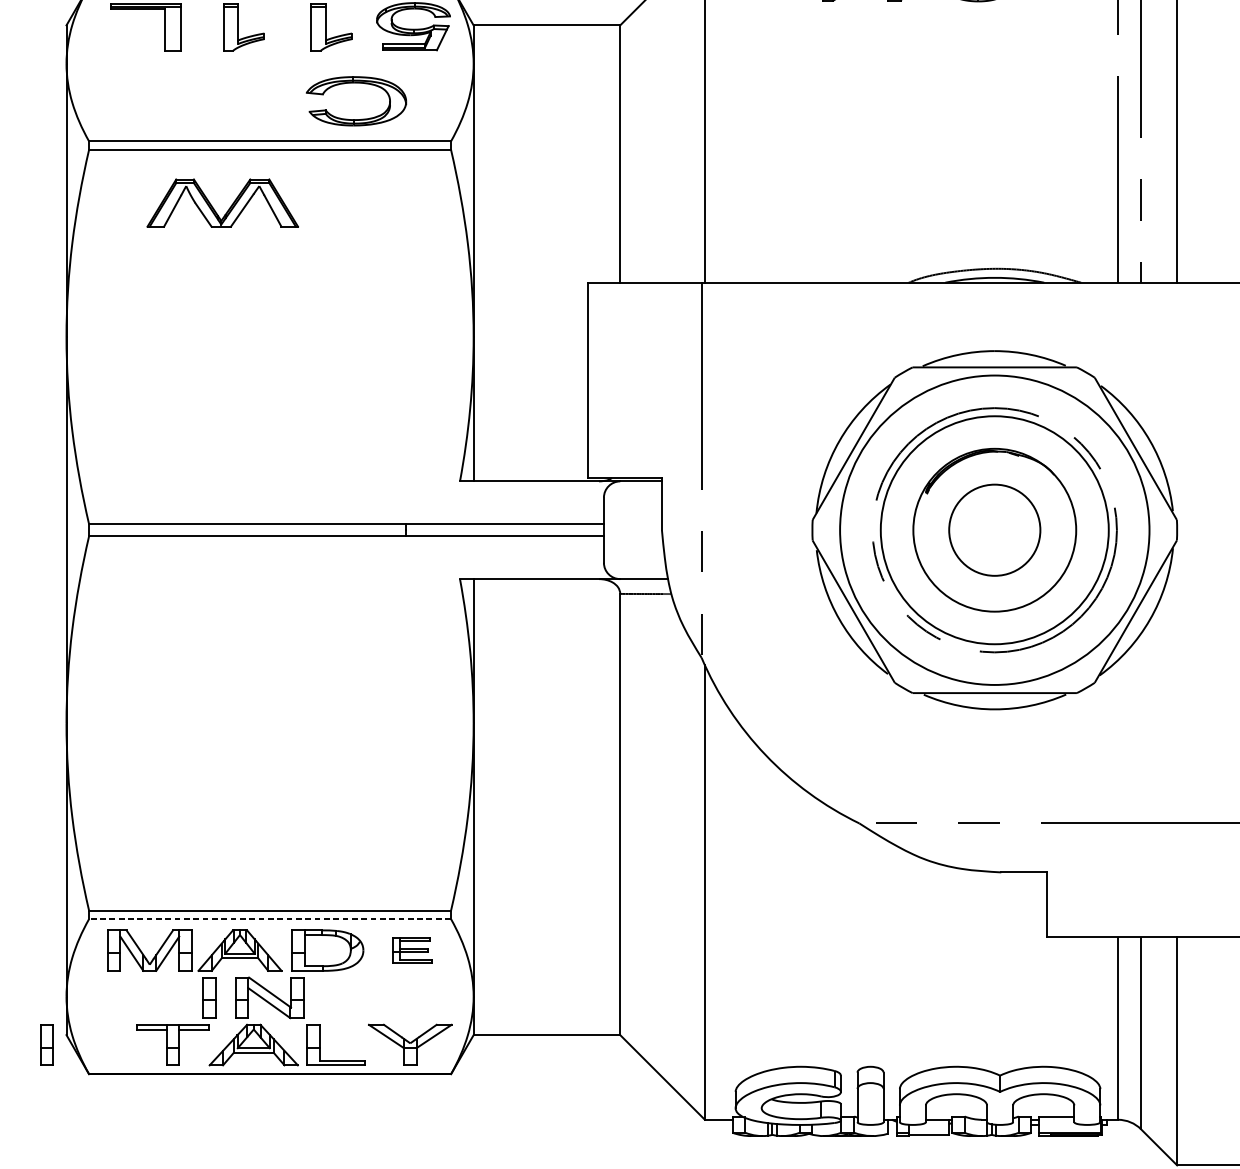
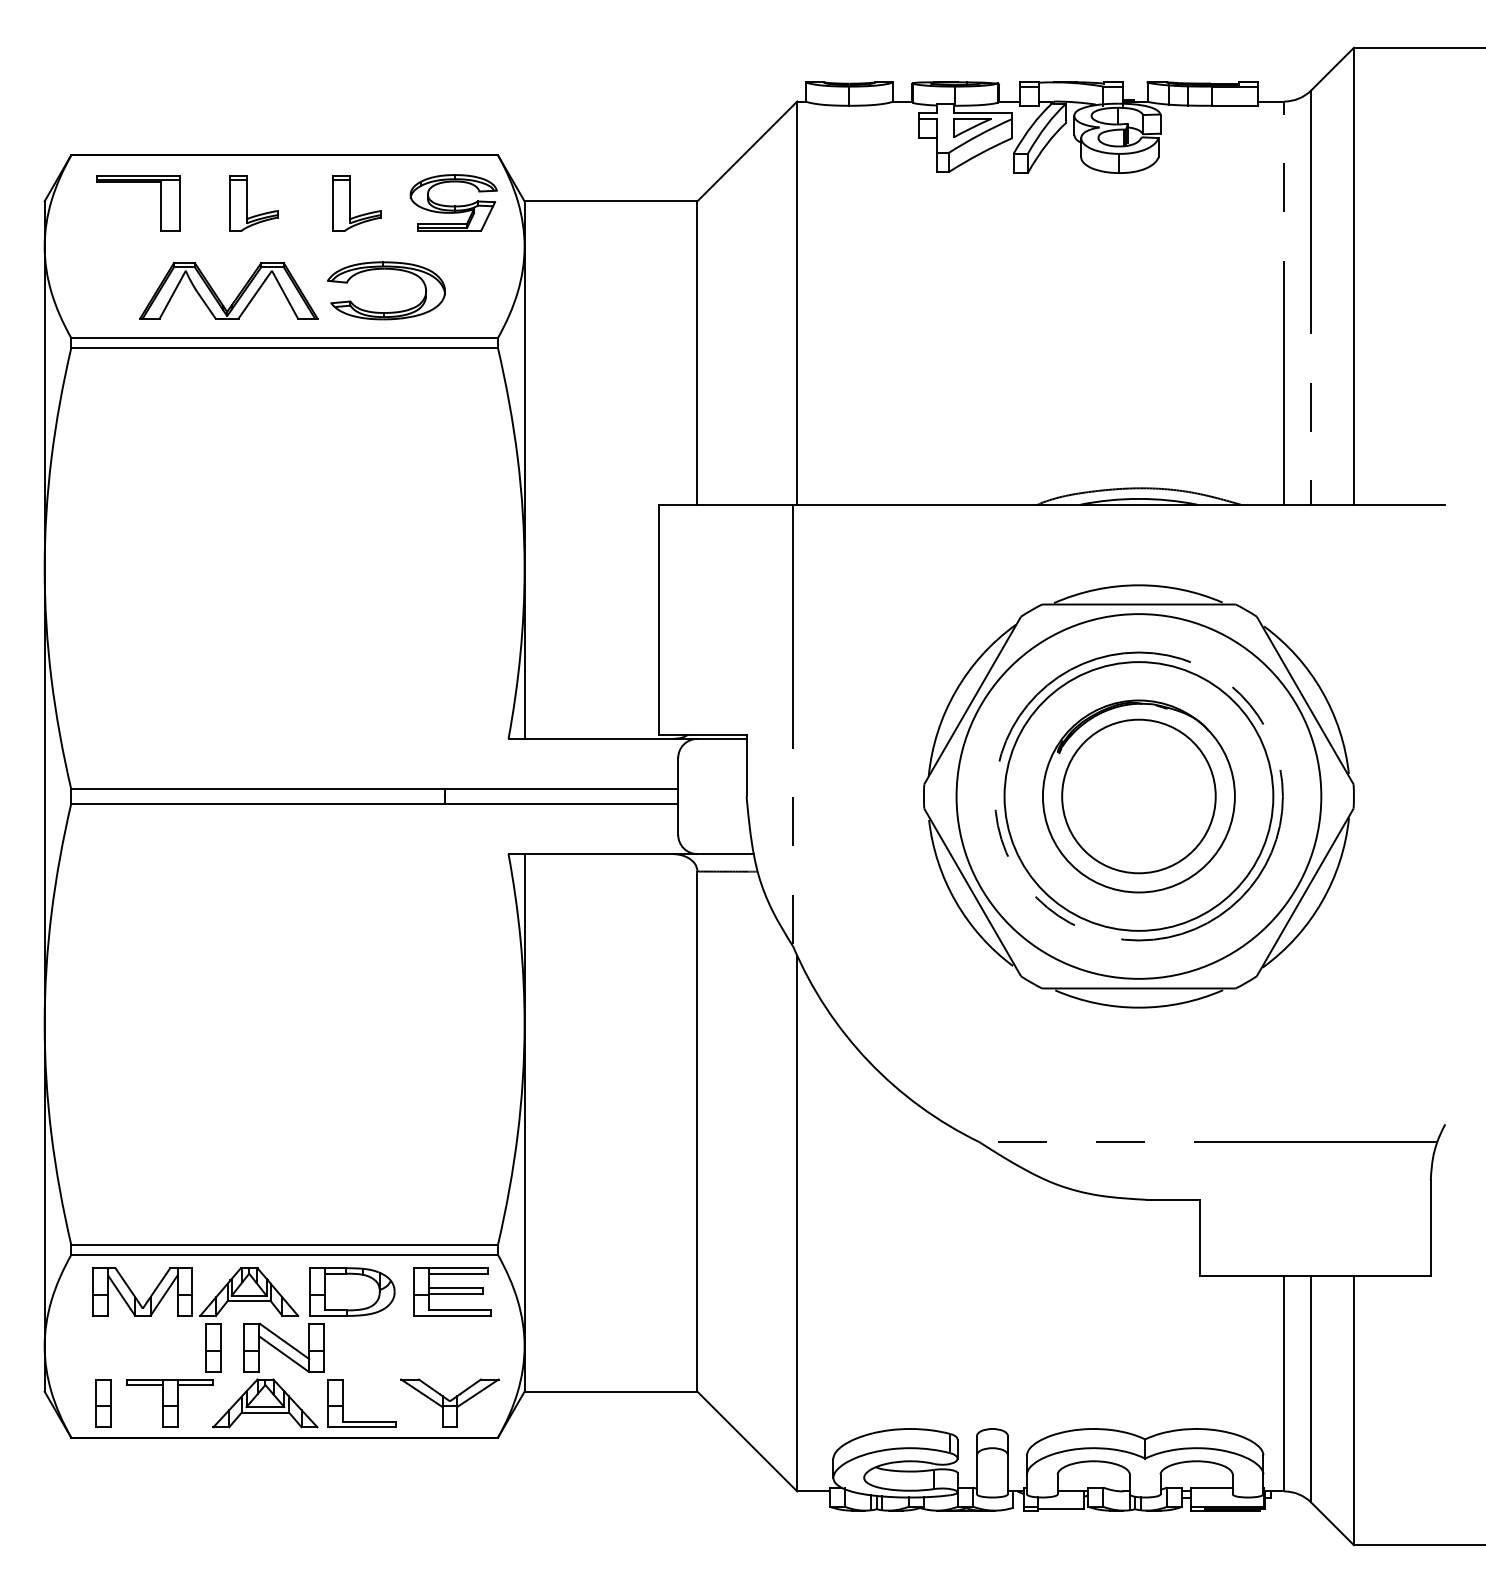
part: (229, 207) -> (236, 296), moved
circle: (994, 530) -> (1138, 796), size x1.43
line: (269, 918) -> (284, 1254), dashed -> solid
part: (412, 950) -> (452, 1291), size x1.67
part: (46, 1045) -> (103, 1403), moved

